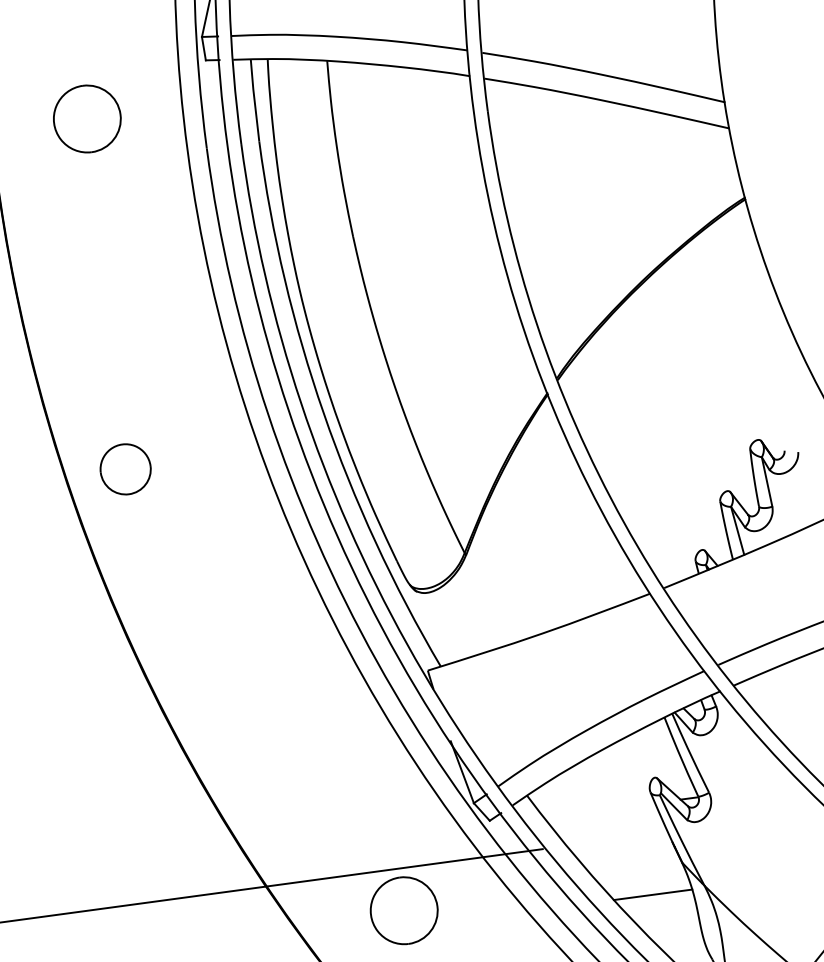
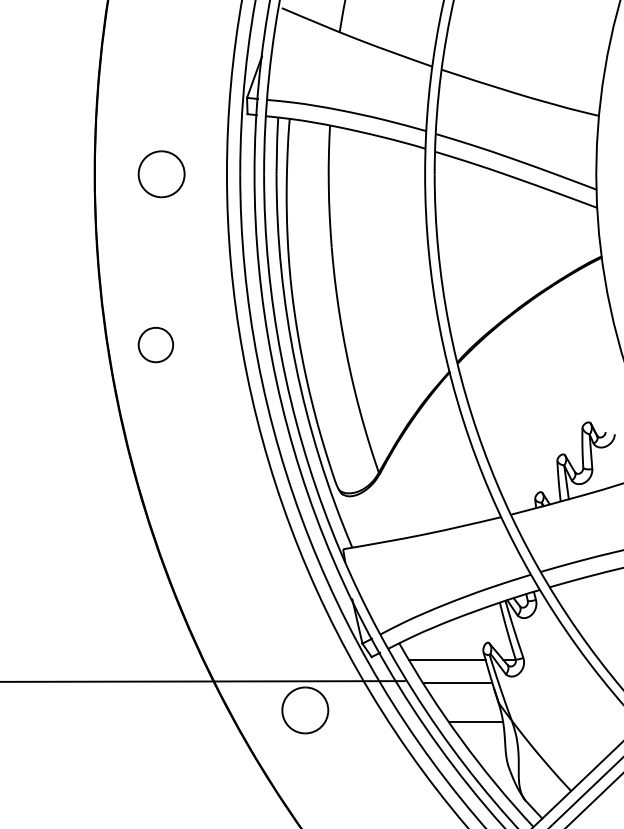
part: (87, 119) -> (161, 174), moved
part: (125, 470) -> (155, 345), moved
line: (598, 809) -> (446, 659), added
line: (618, 841) -> (457, 682), added

